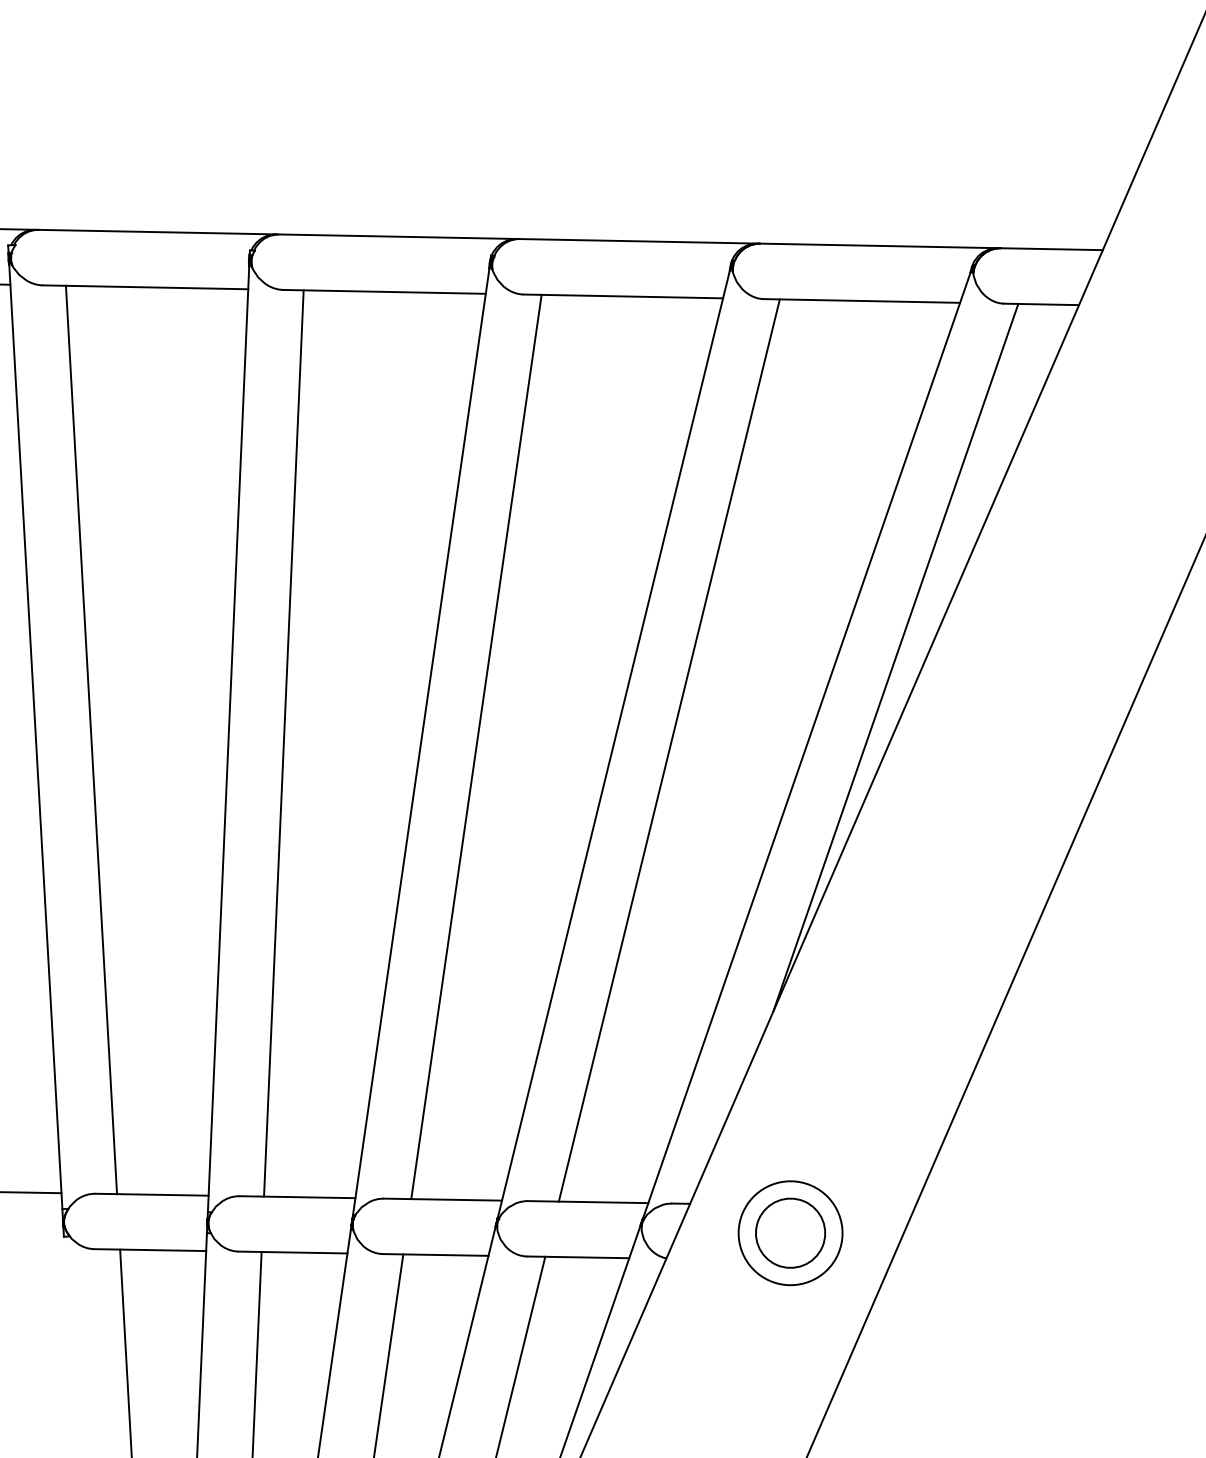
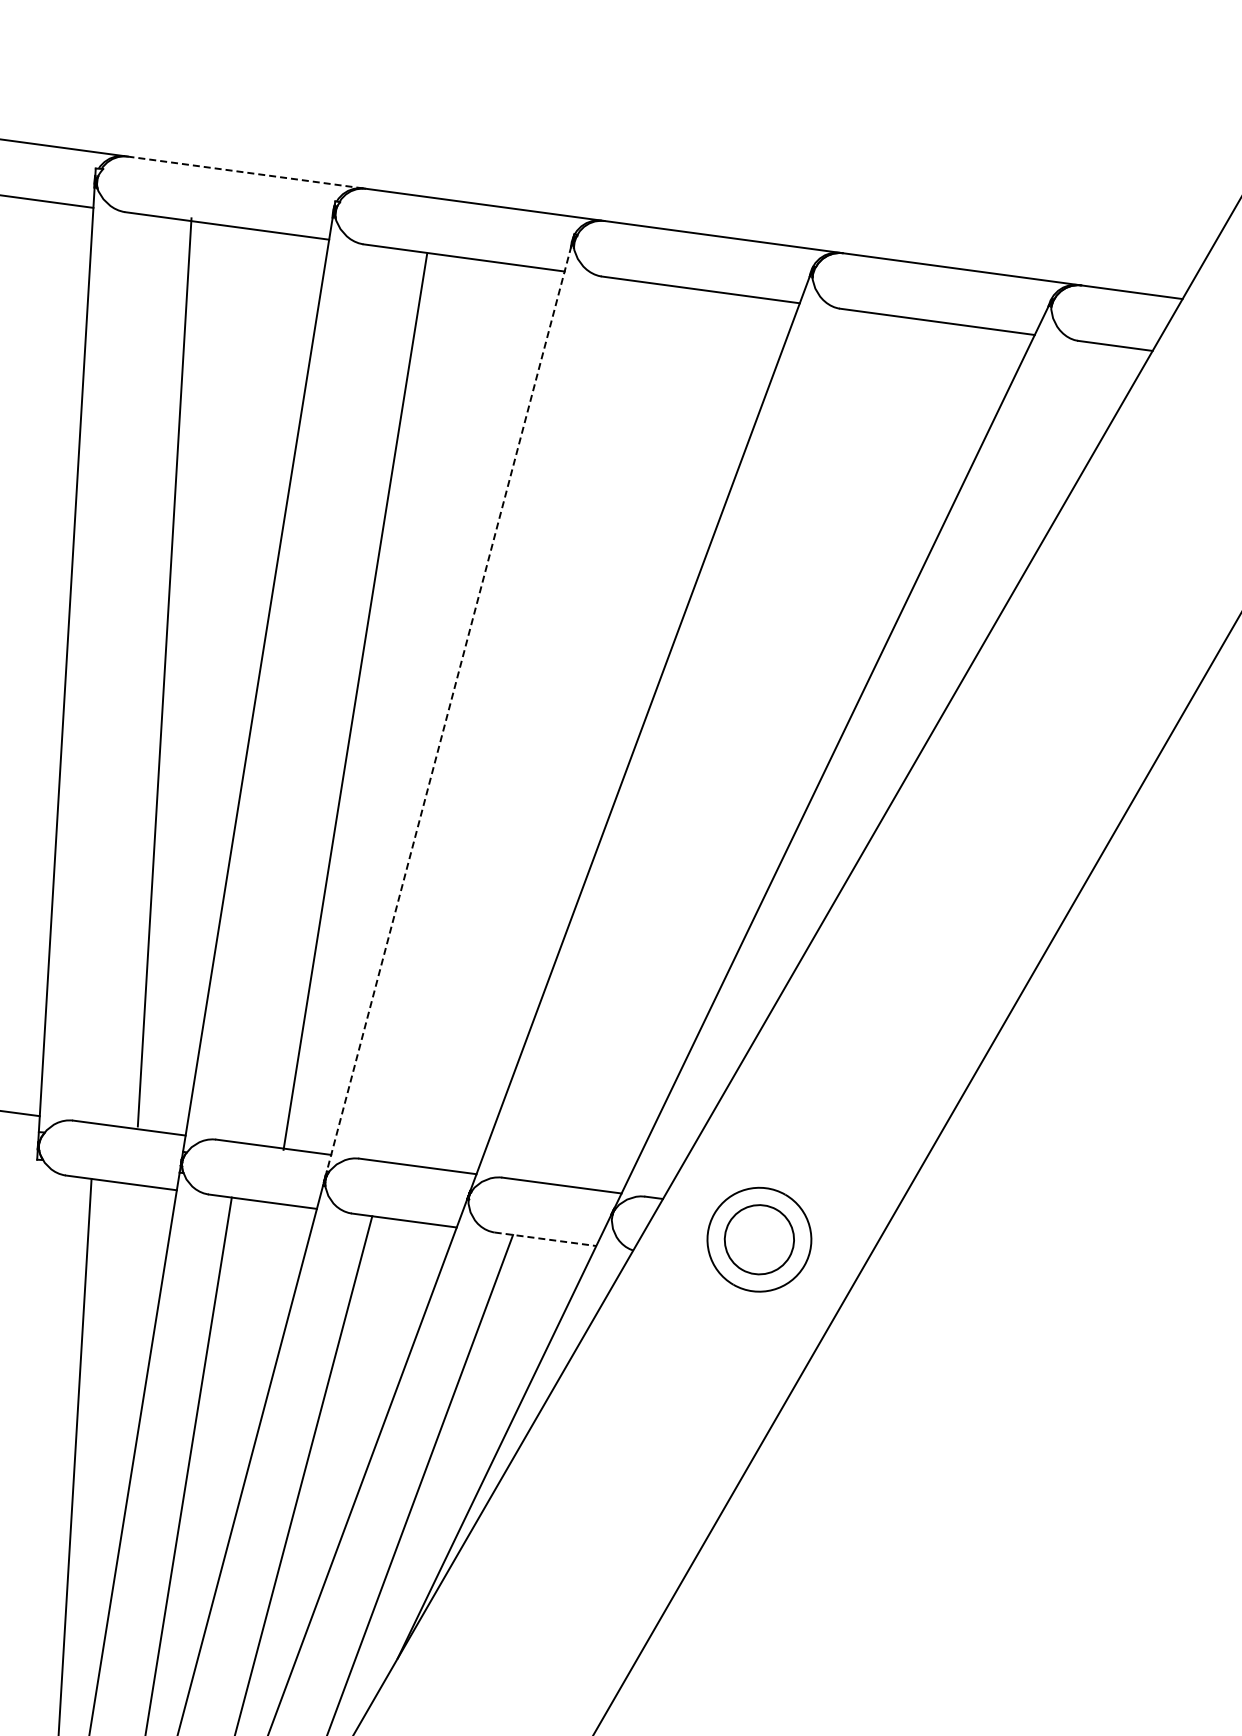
line: (157, 232) -> (245, 172), solid -> dashed
line: (895, 657) -> (929, 679), removed
line: (91, 740) -> (164, 672), moved
line: (283, 742) -> (355, 701), moved
line: (420, 744) -> (448, 711), solid -> dashed
line: (475, 746) -> (502, 720), removed
line: (669, 749) -> (694, 745), removed
line: (579, 1257) -> (546, 1239), solid -> dashed

